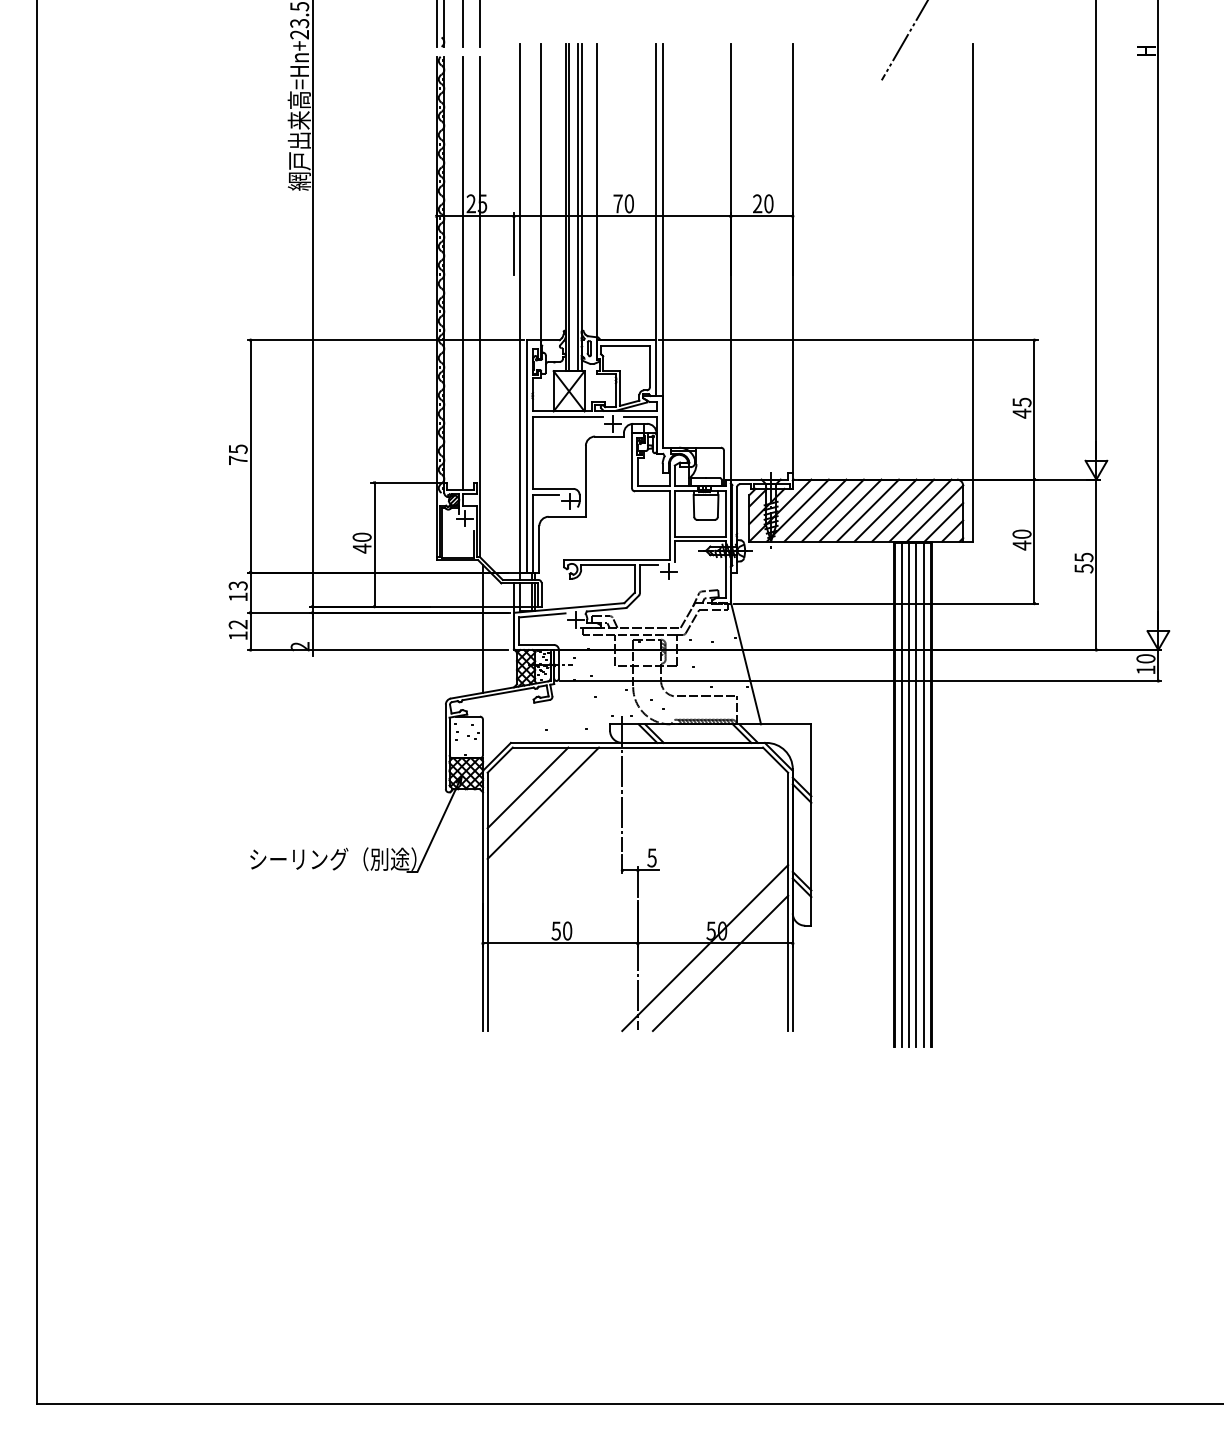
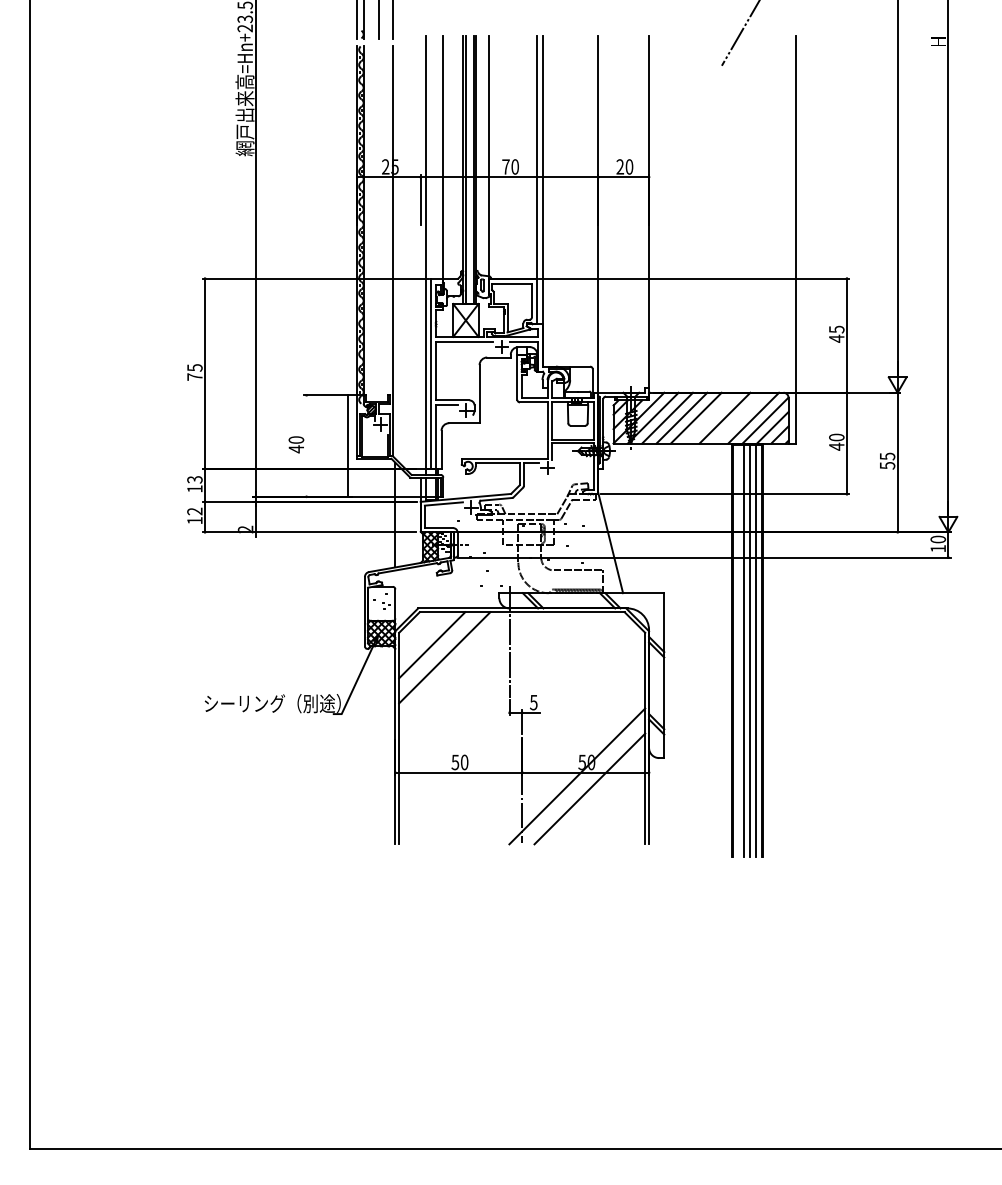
line: (462, 273) -> (378, 223), removed
line: (868, 510) -> (711, 418), removed
line: (903, 510) -> (739, 418), removed
line: (374, 544) -> (347, 445), moved
line: (902, 794) -> (738, 650), removed

